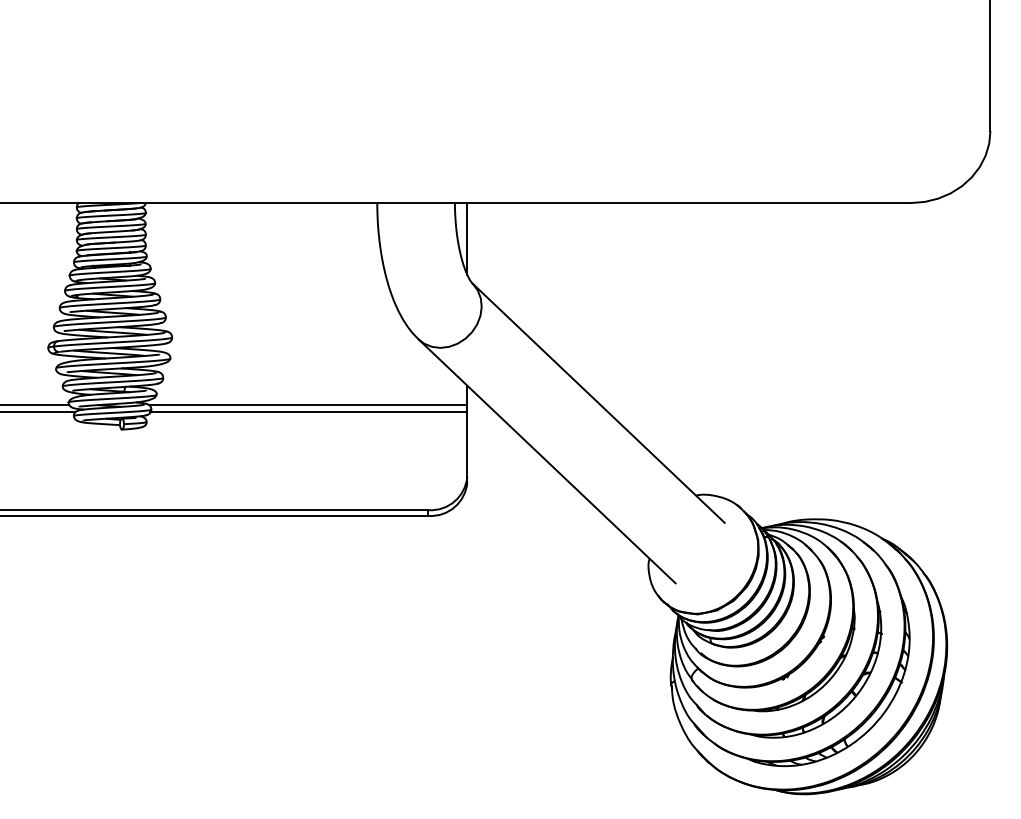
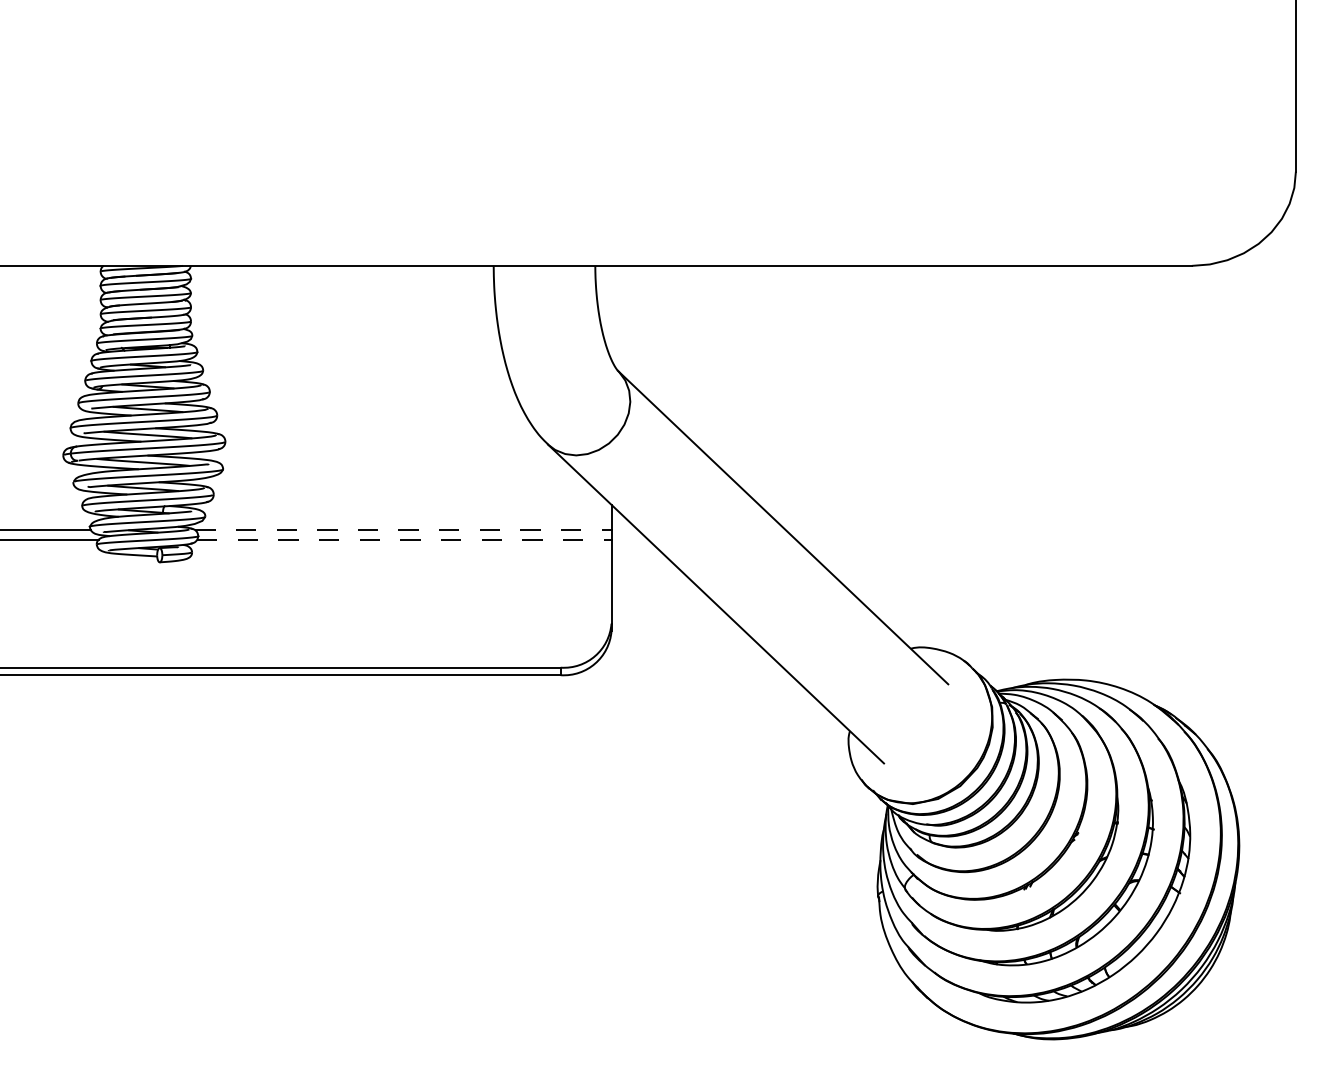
line: (467, 238) -> (611, 312), removed
line: (308, 405) -> (403, 530), solid -> dashed
line: (309, 412) -> (404, 539), solid -> dashed

